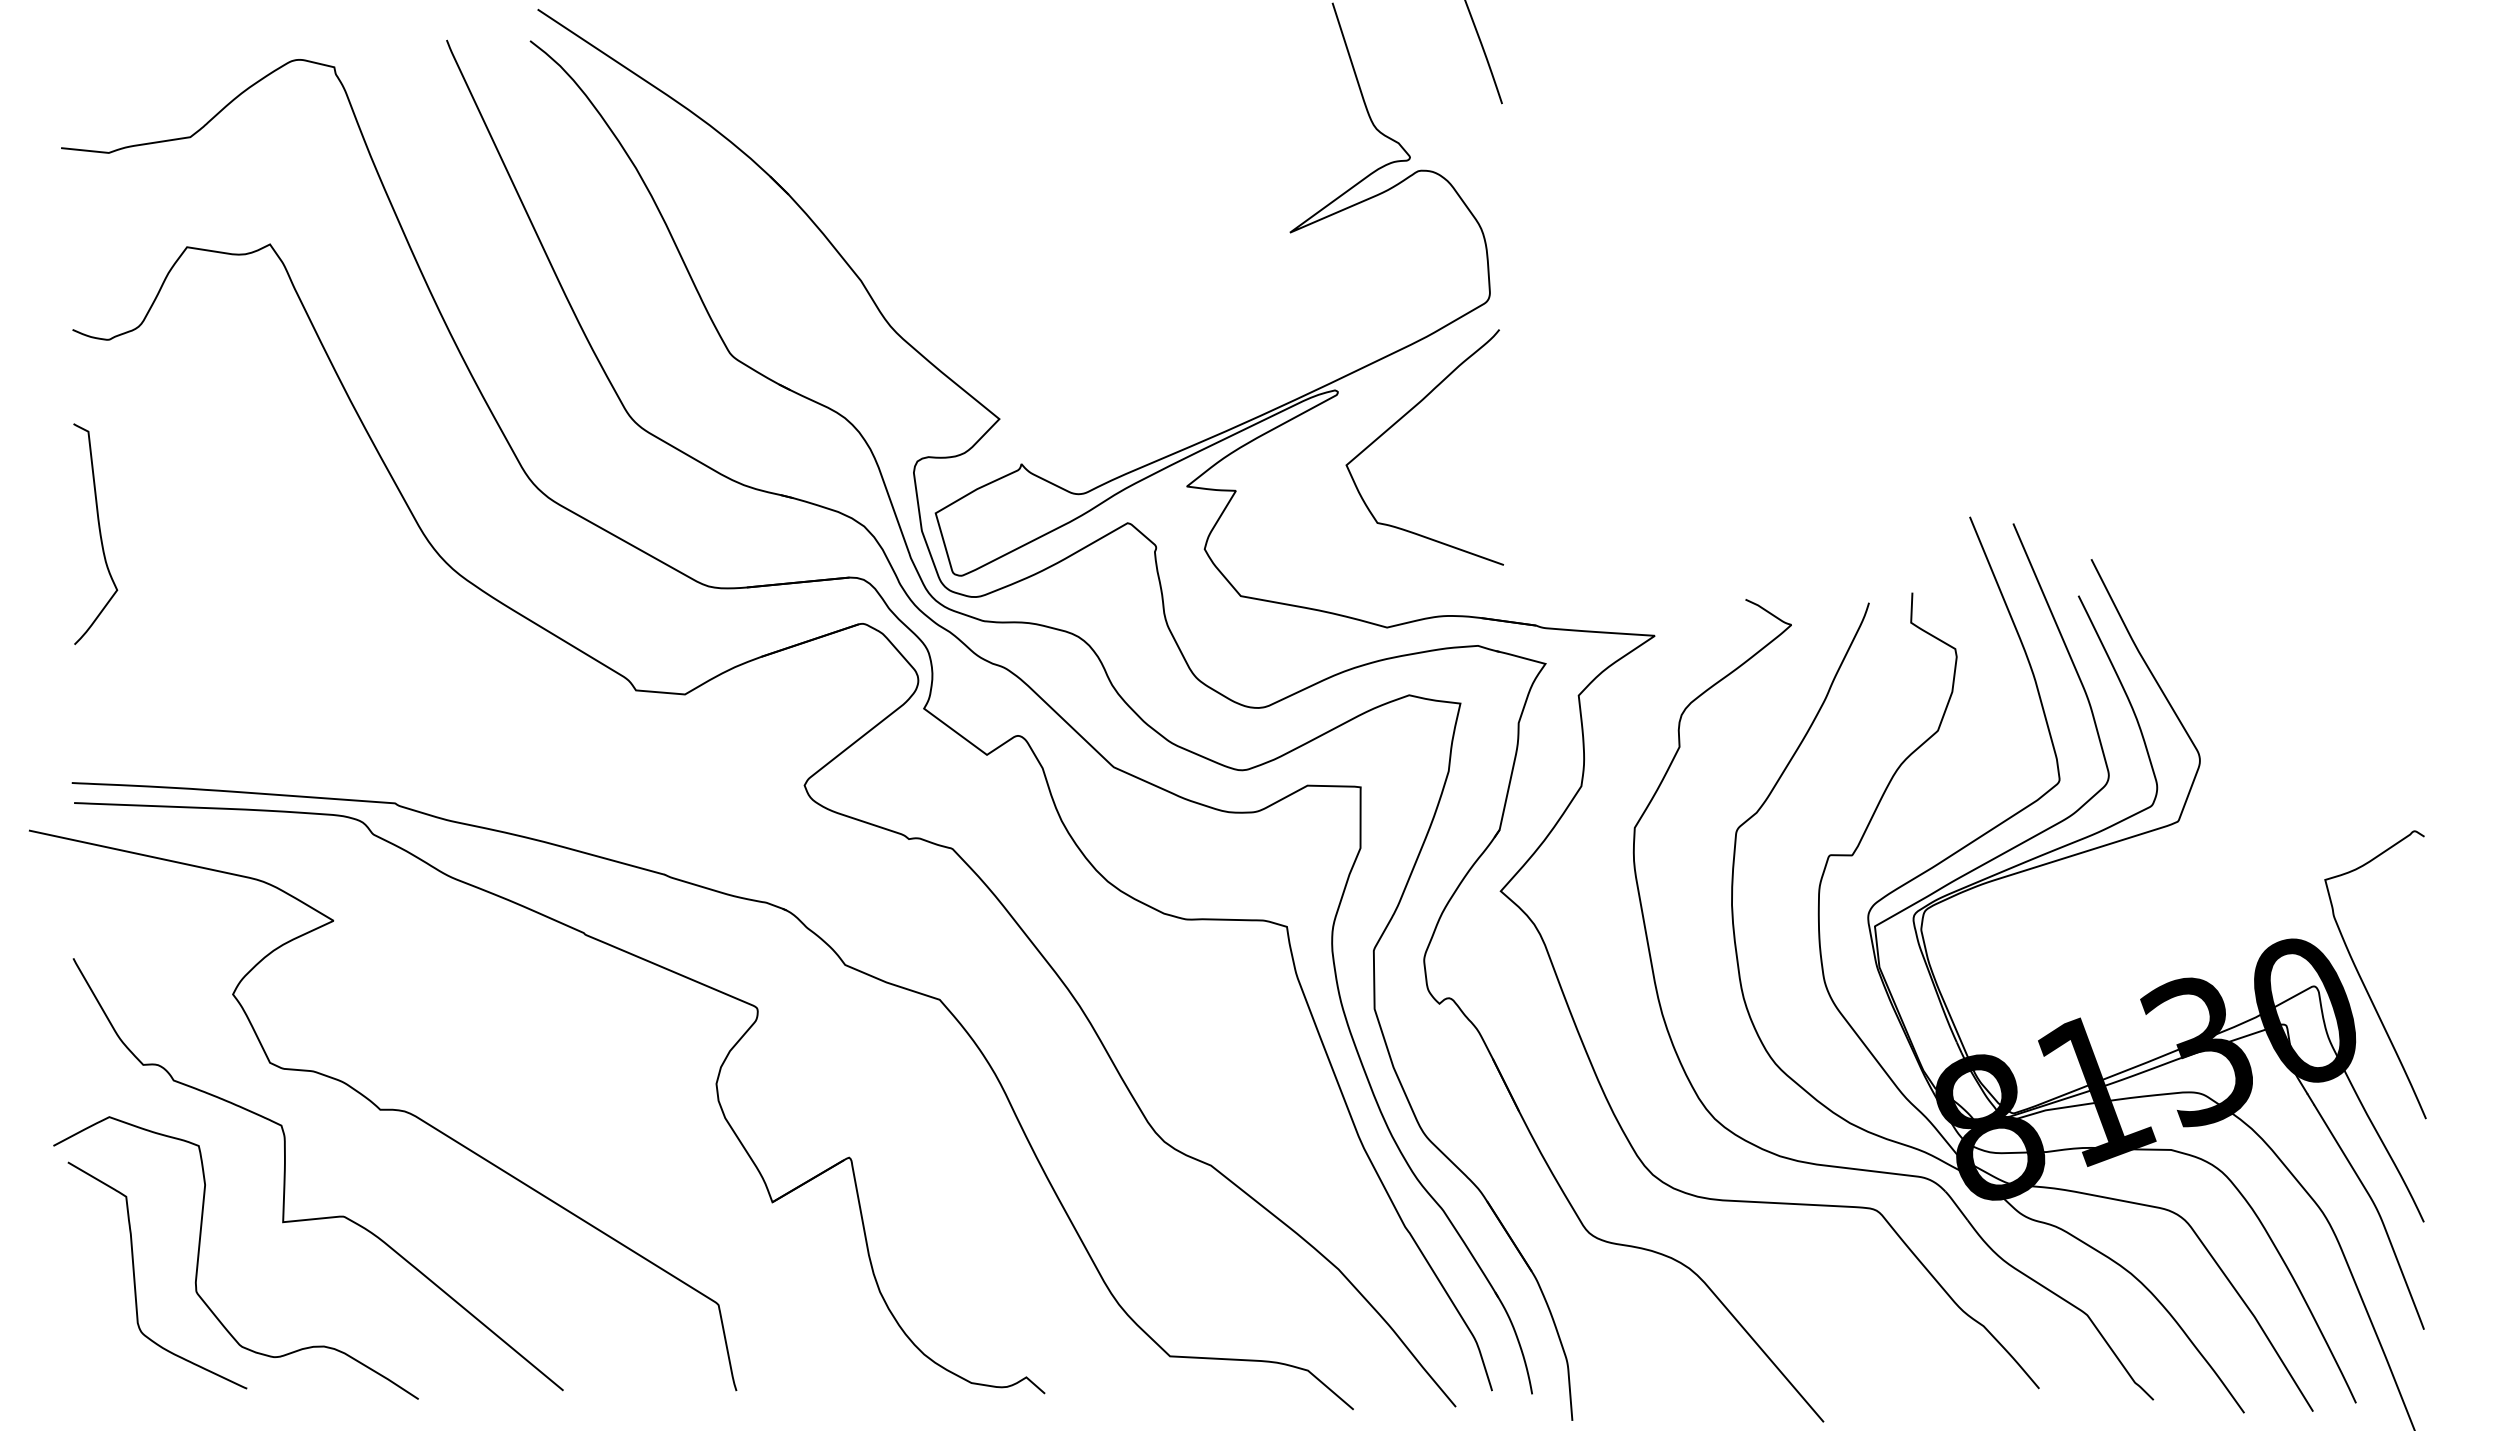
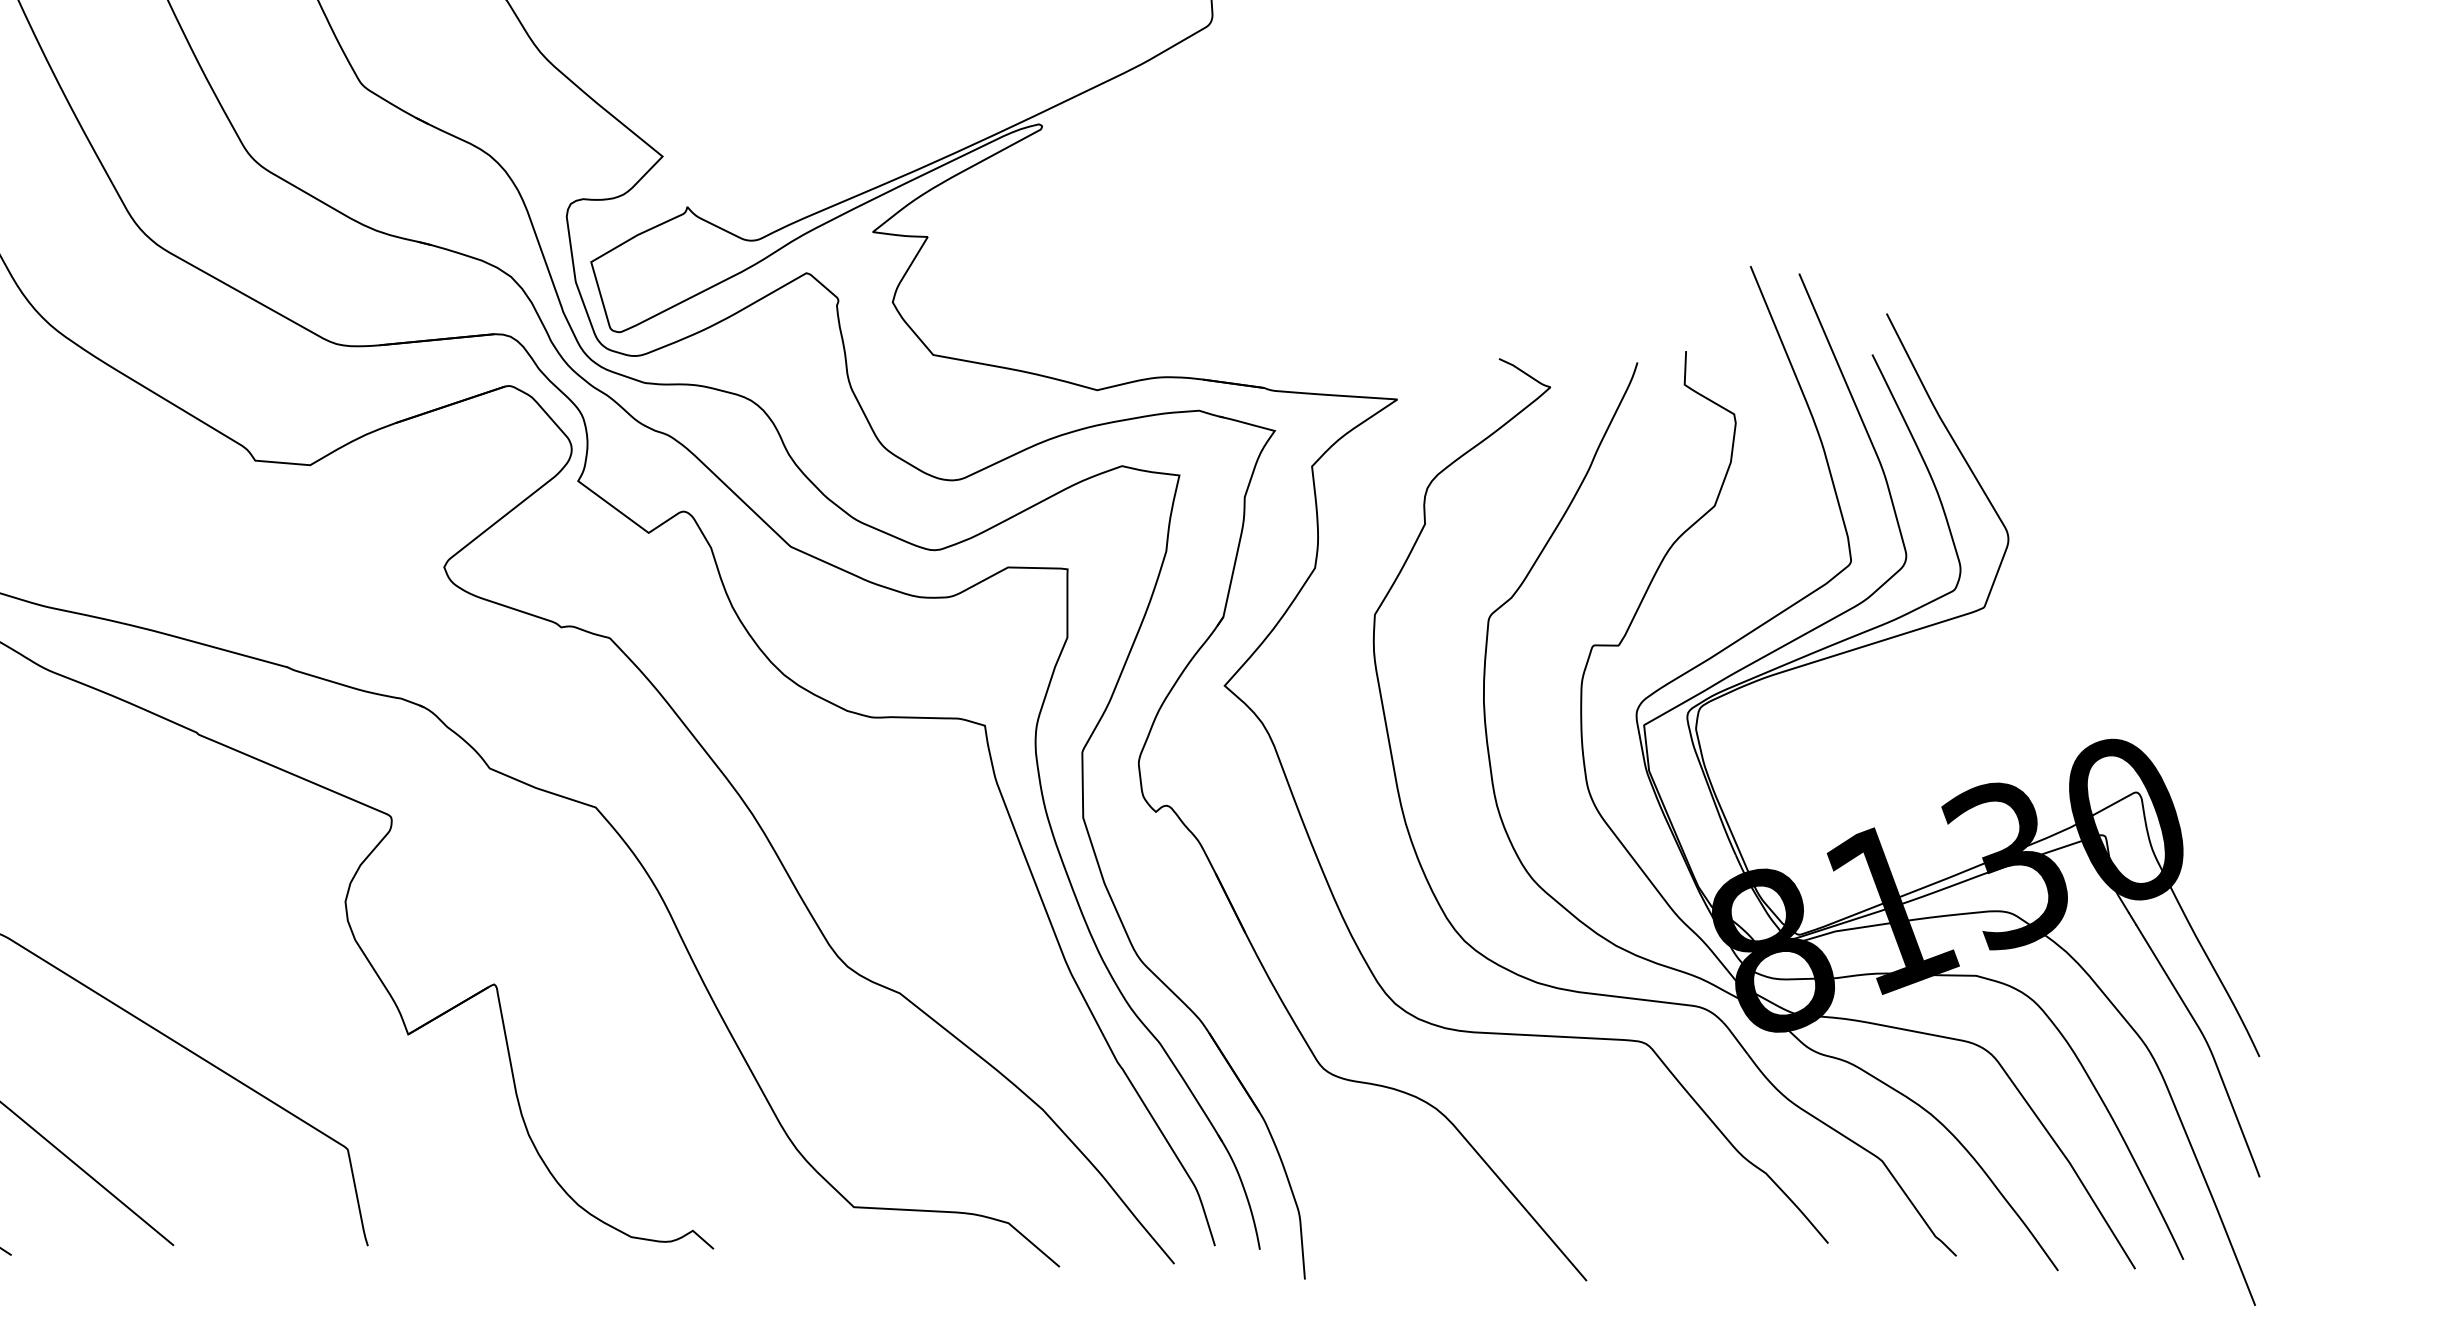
curve: (1400, 420) -> (1112, 158), removed
curve: (2363, 981) -> (2191, 786), removed

